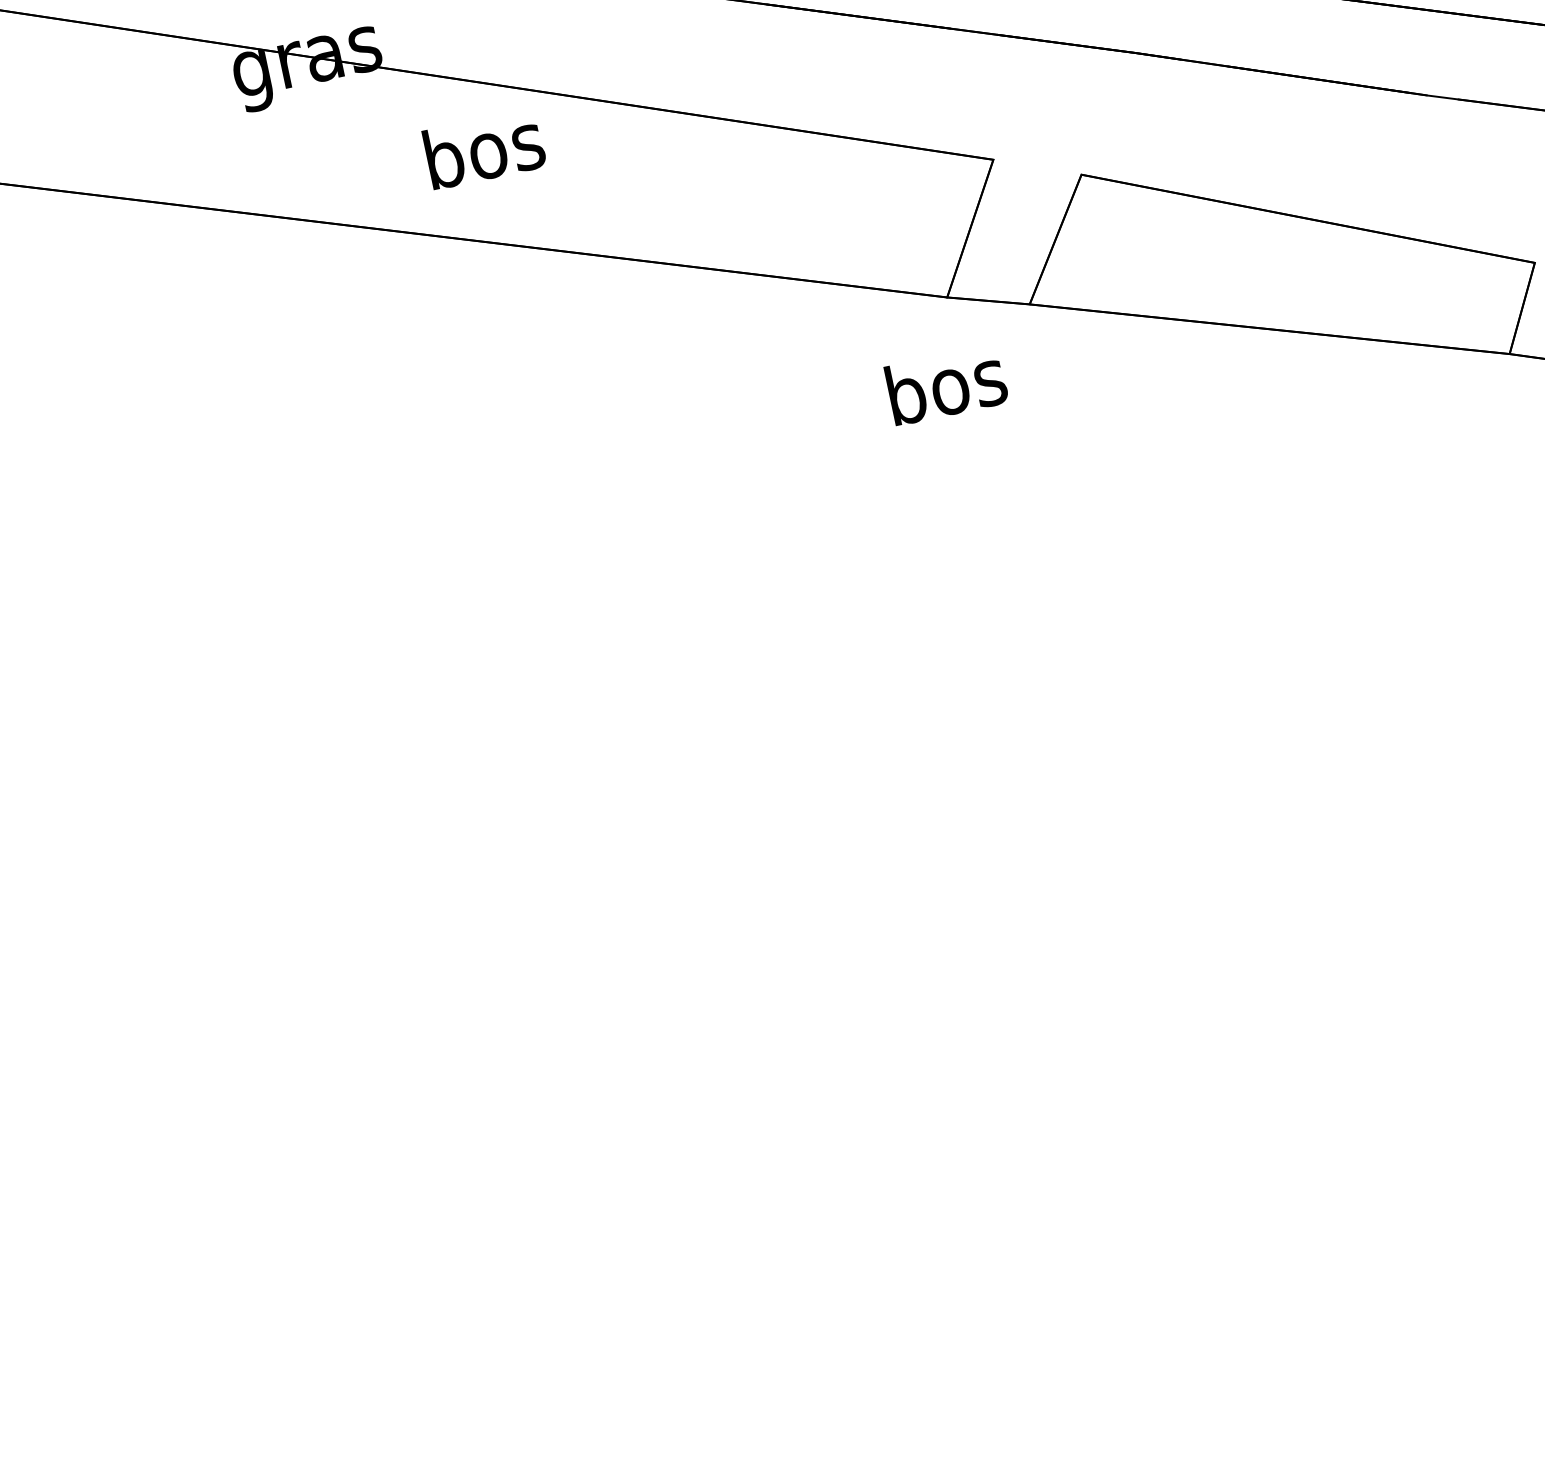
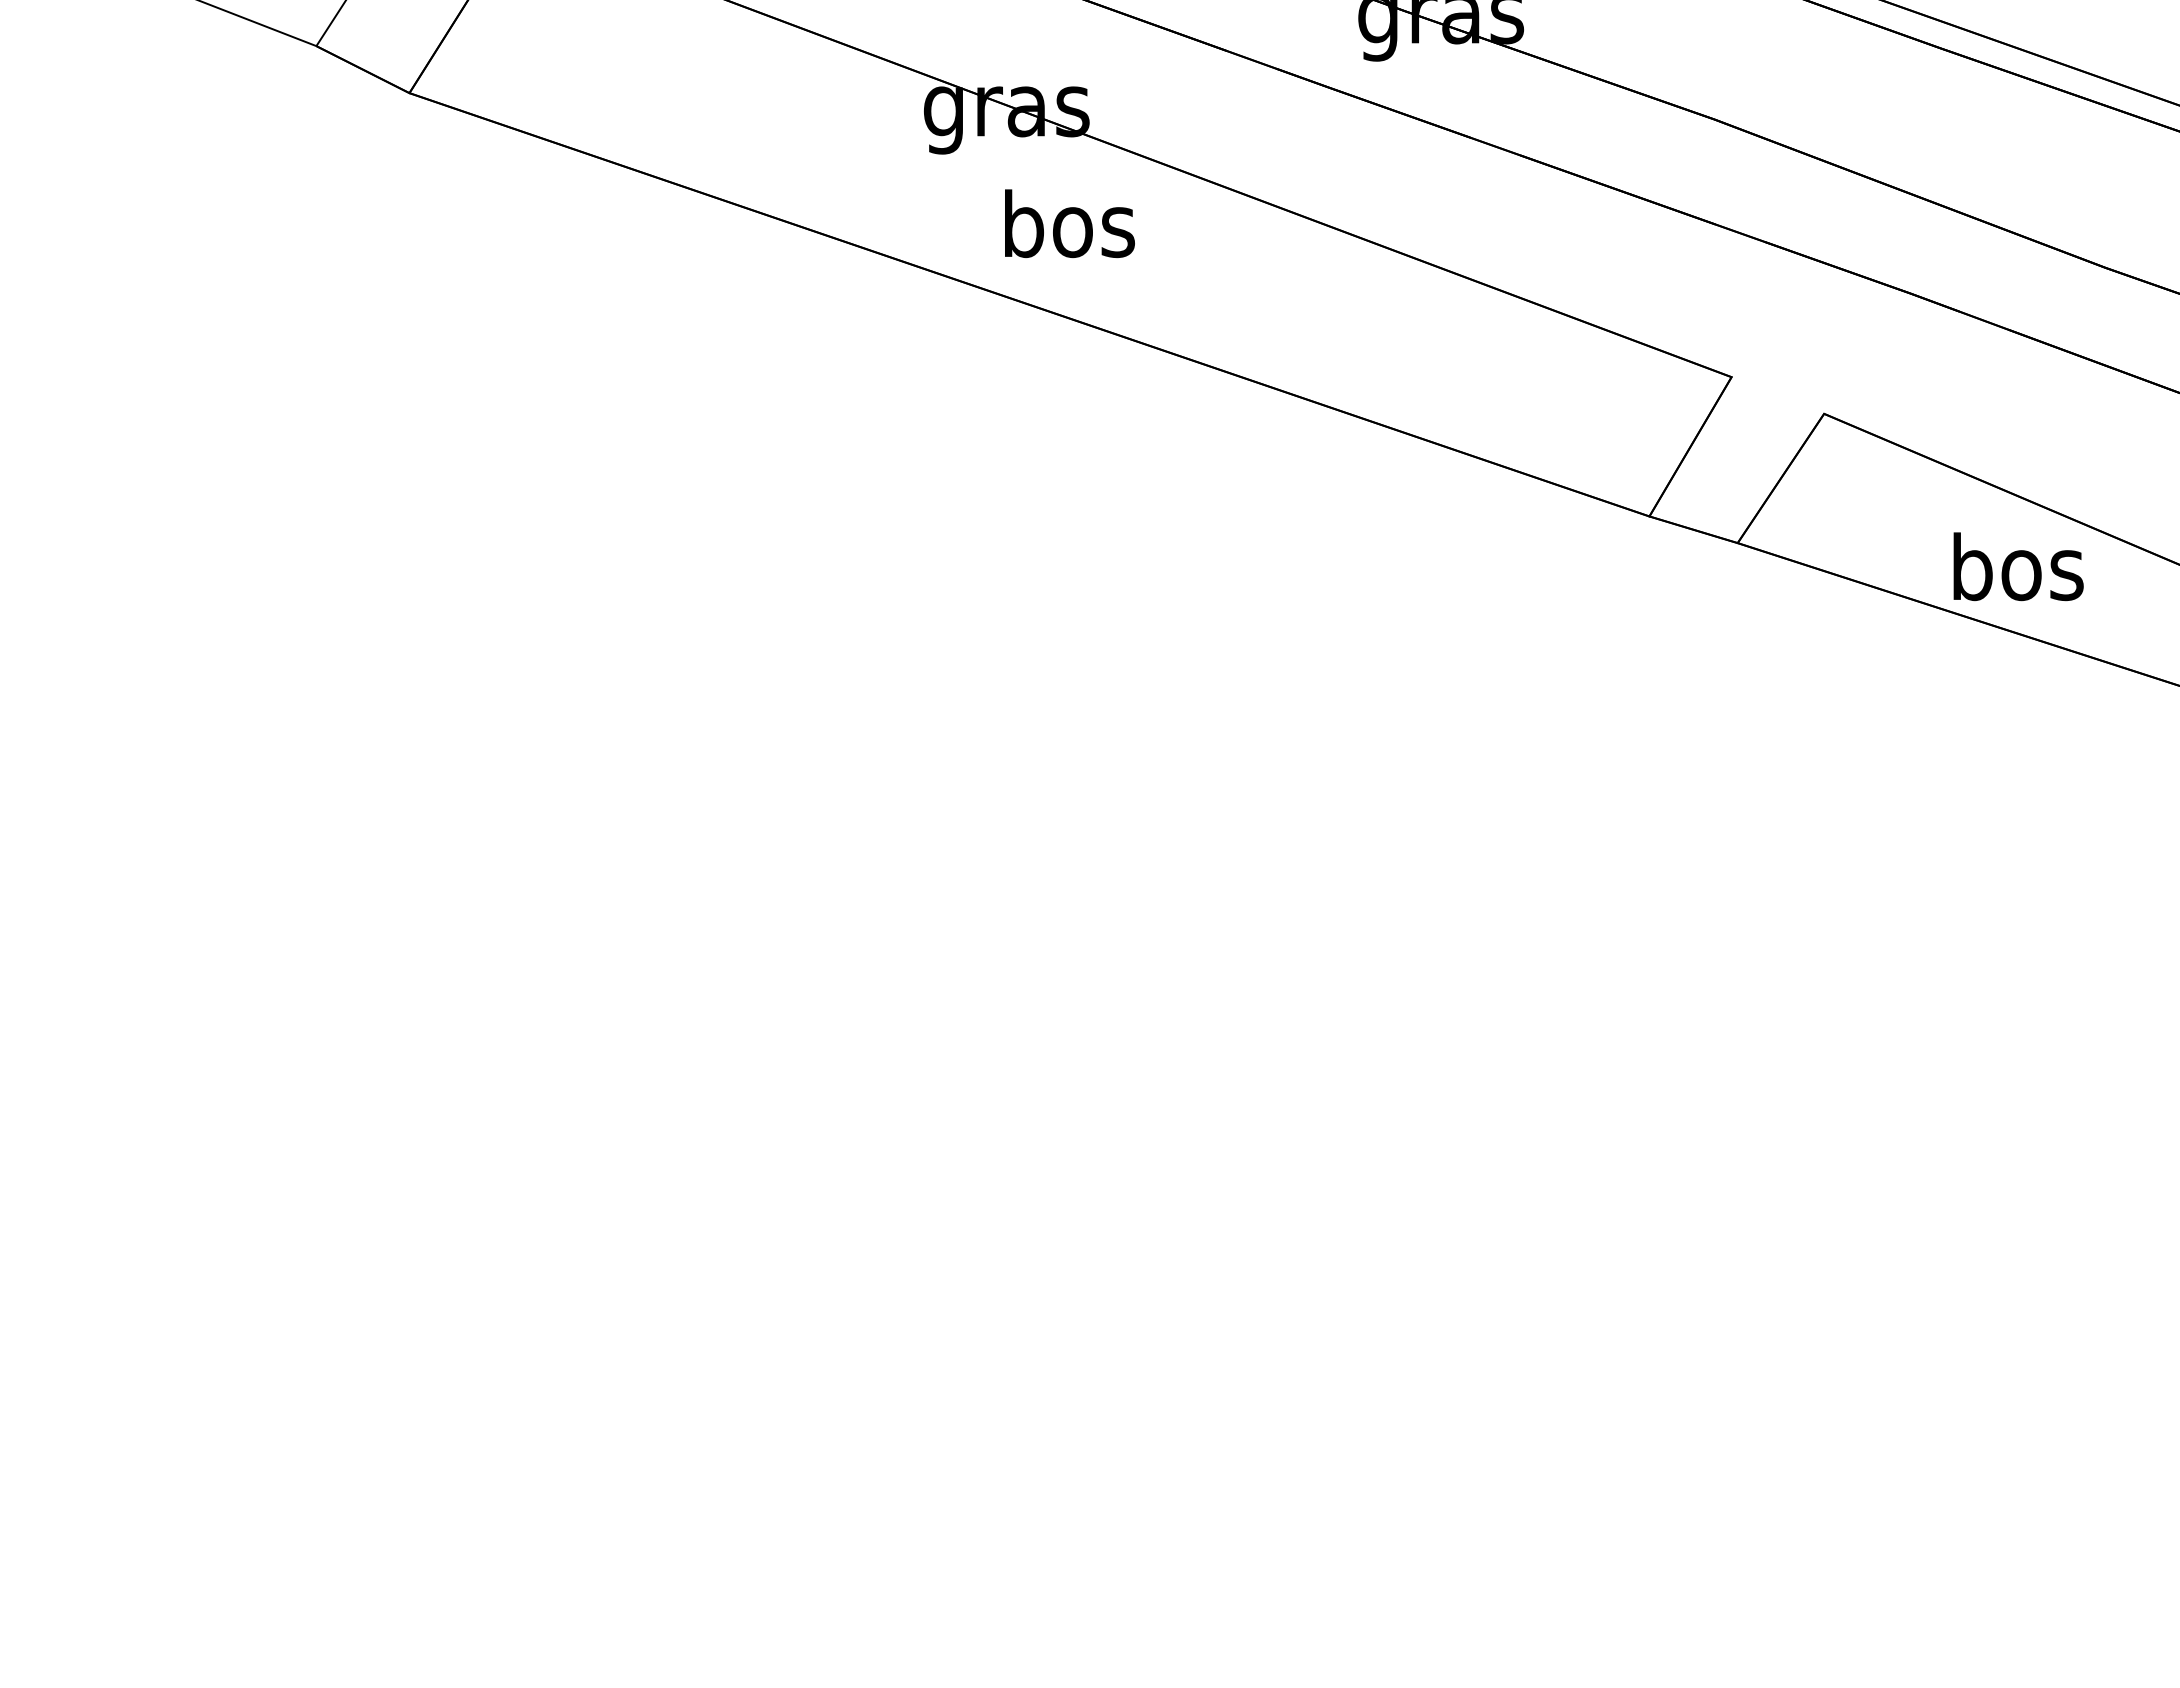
text: (484, 148) -> (1069, 223), moved
text: (946, 384) -> (2018, 566), moved

